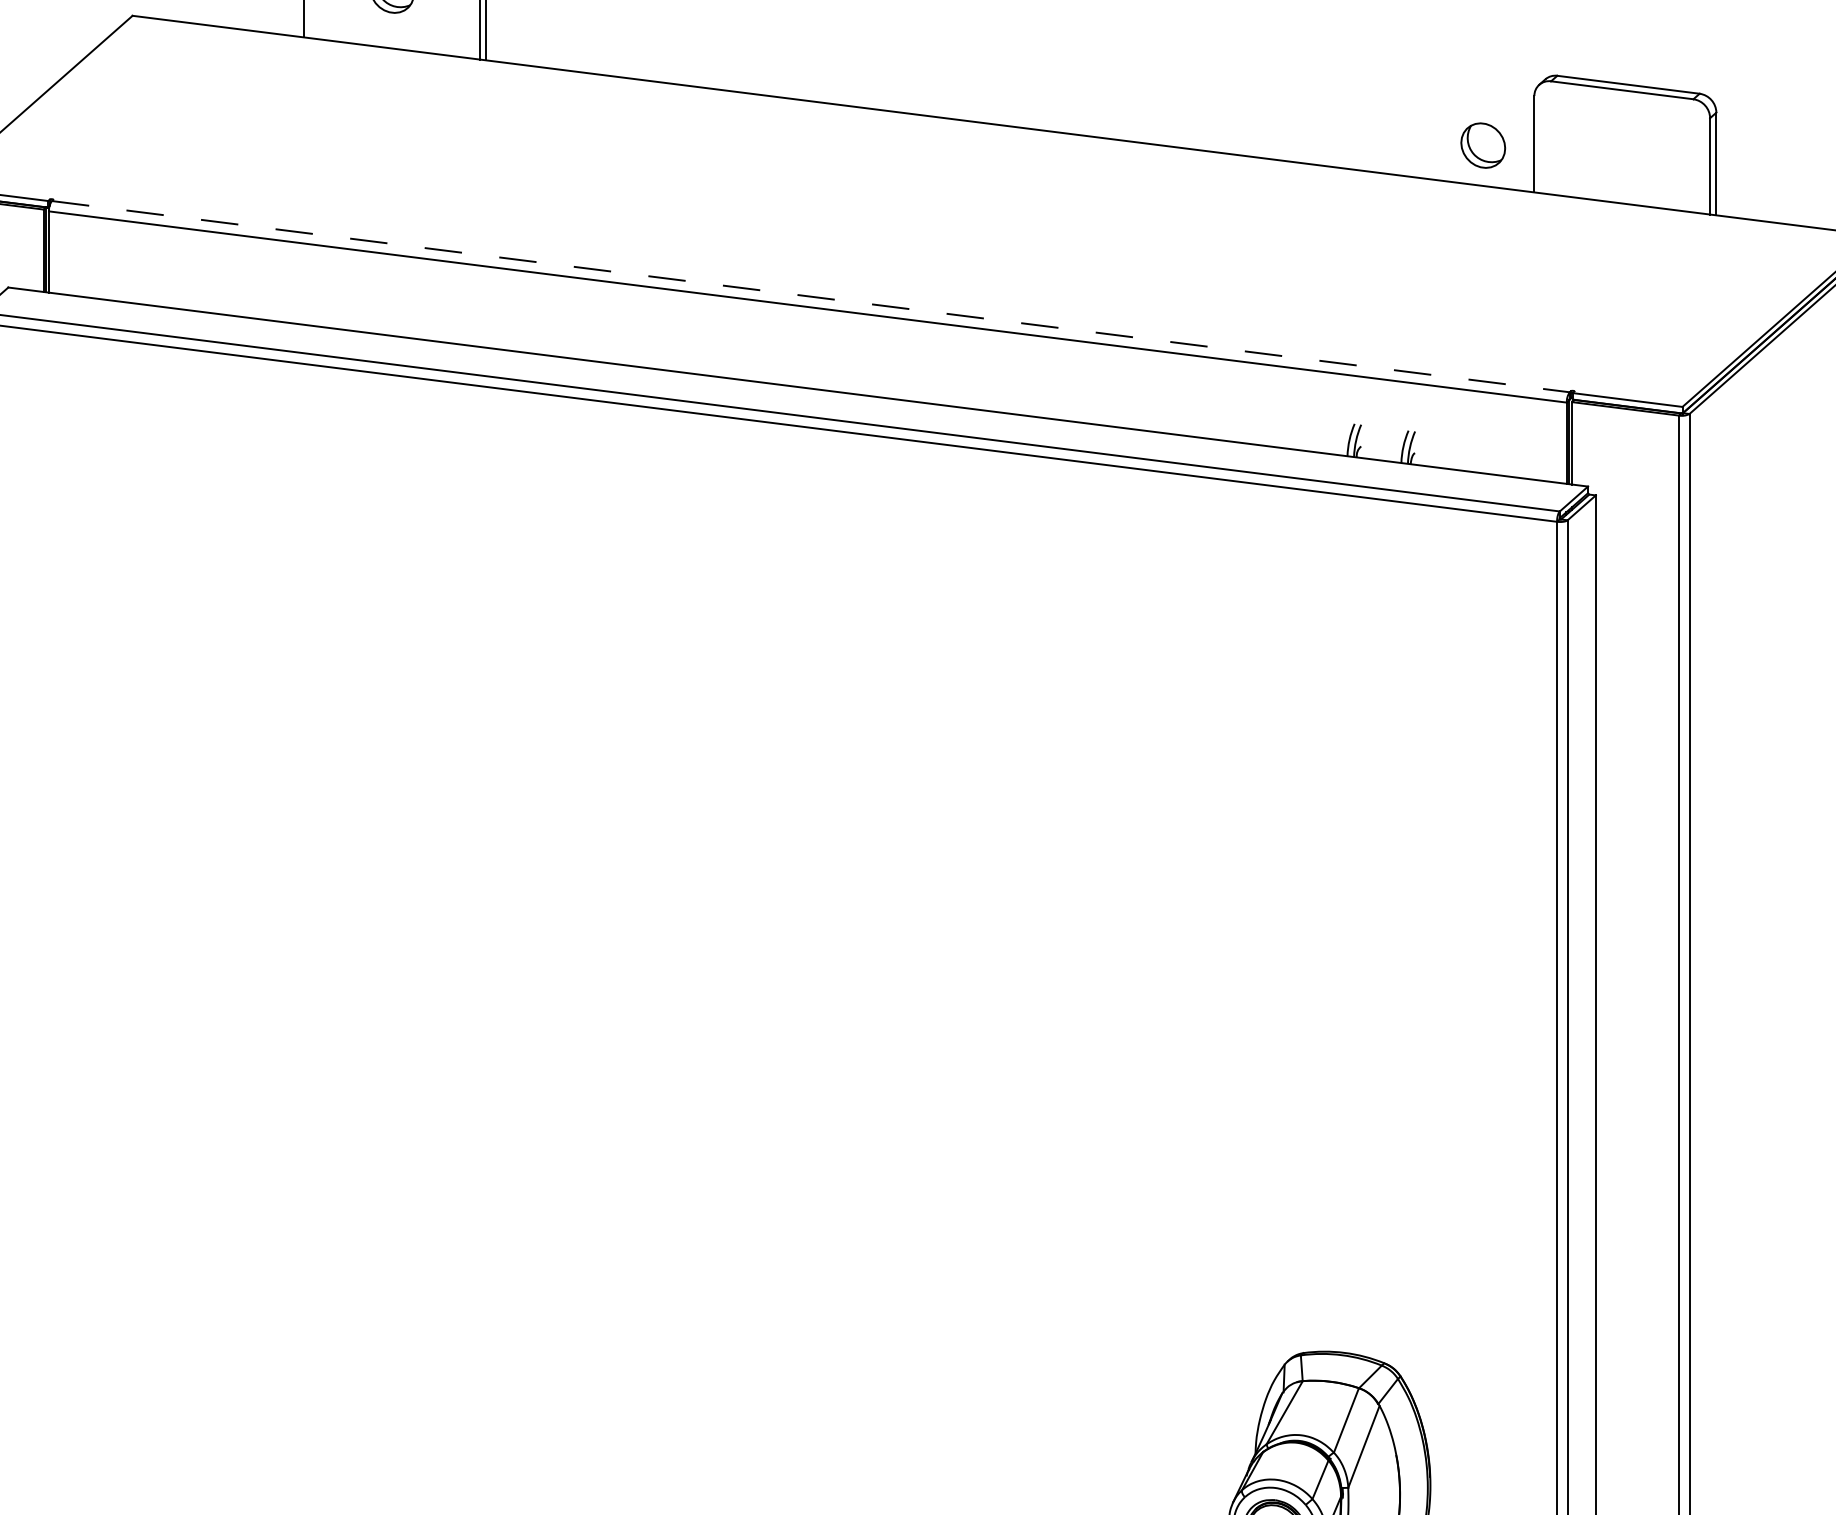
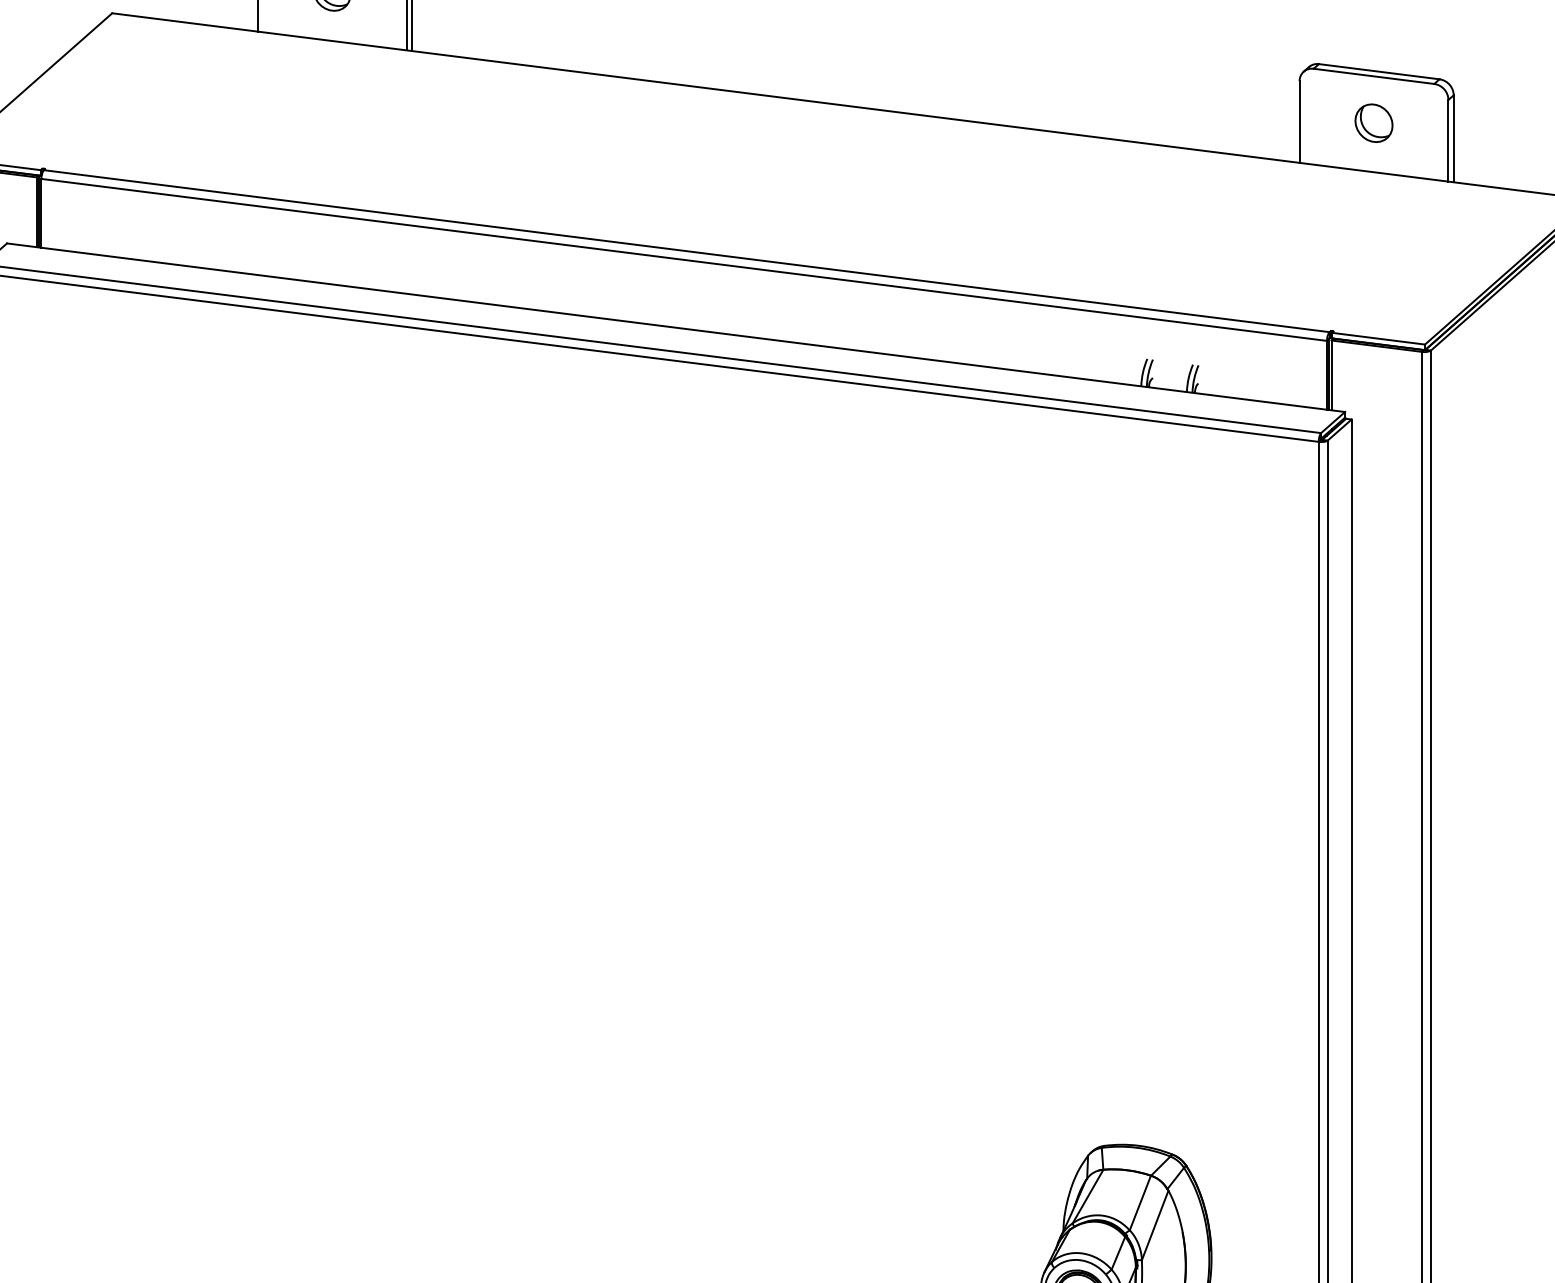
part: (1483, 145) -> (1374, 123), moved
line: (810, 296) -> (686, 251), dashed -> solid

